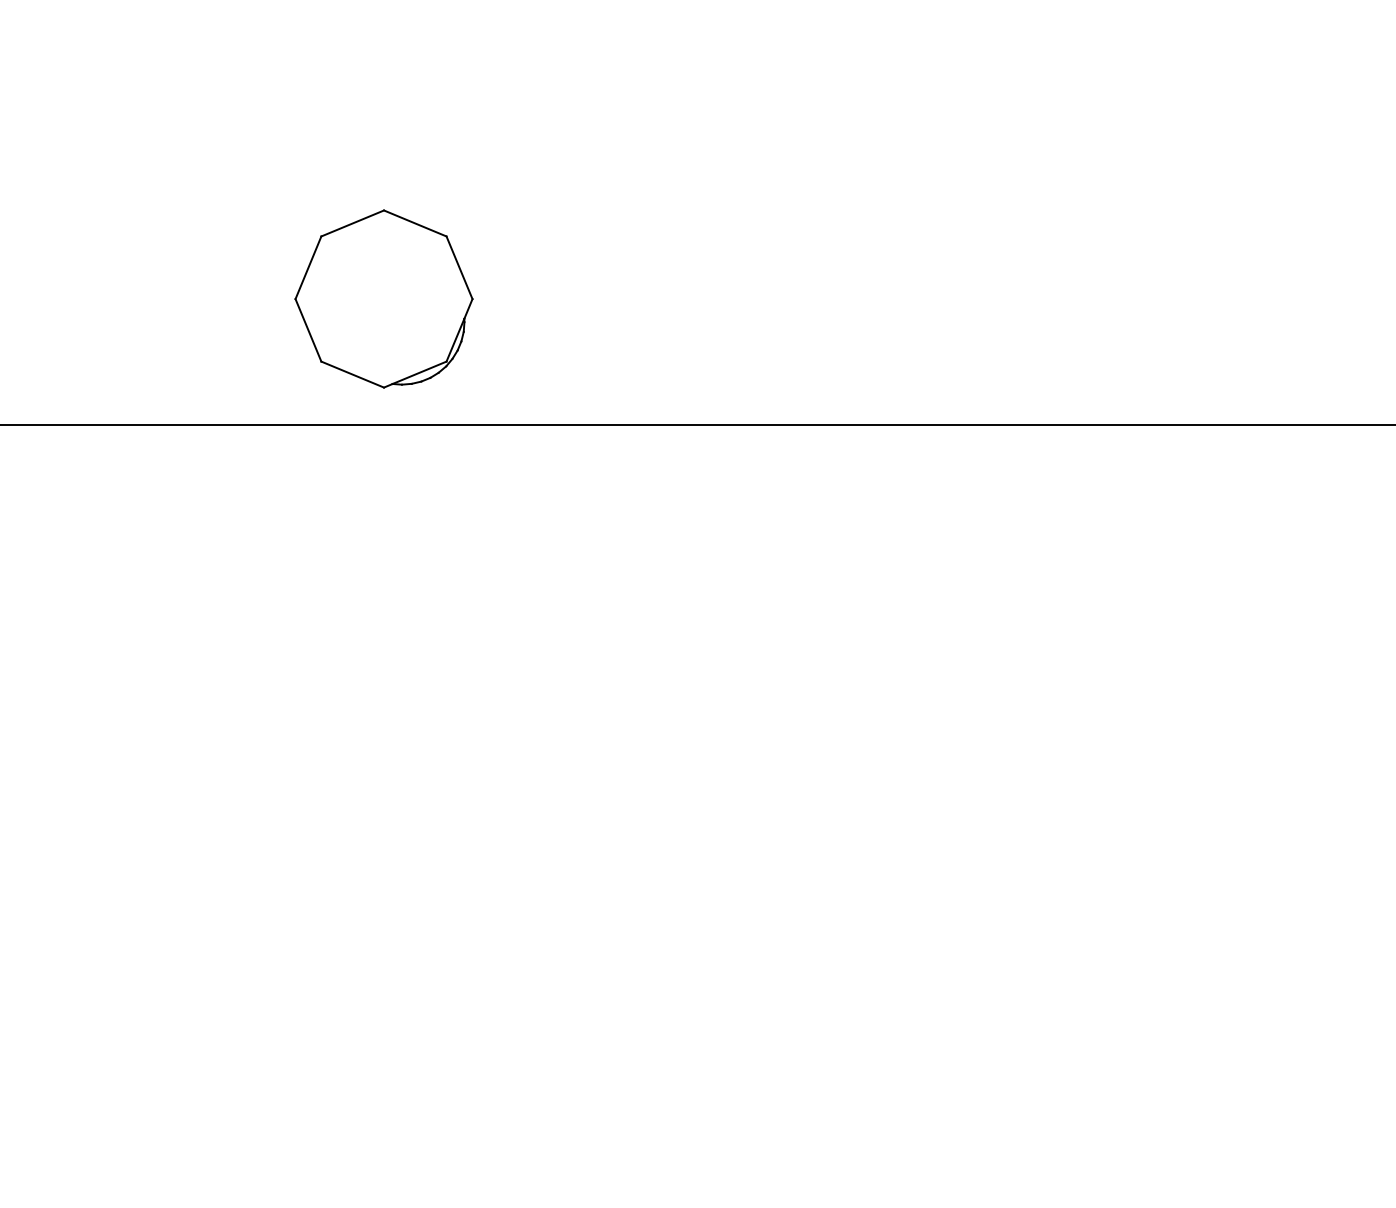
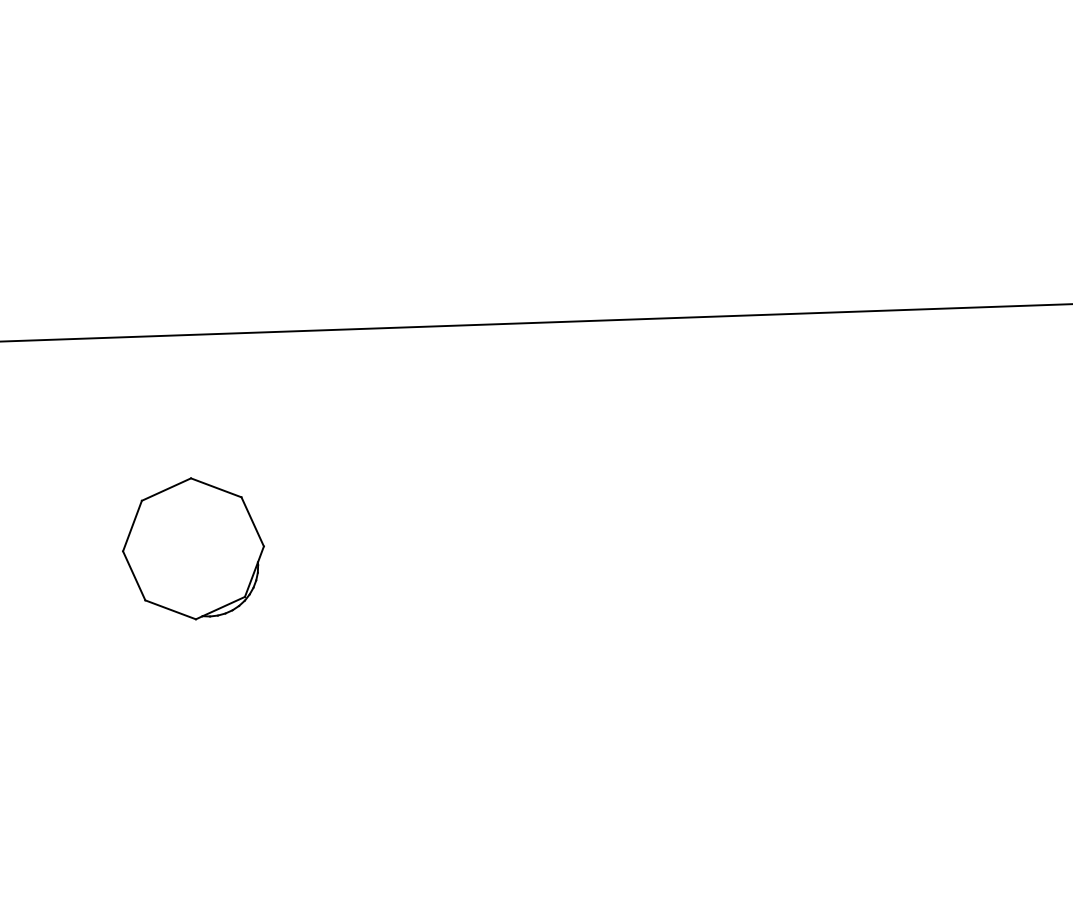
part: (383, 298) -> (193, 548), moved

